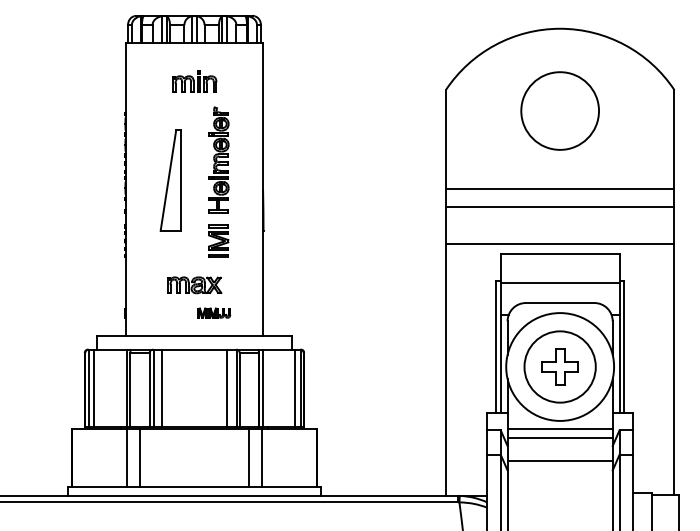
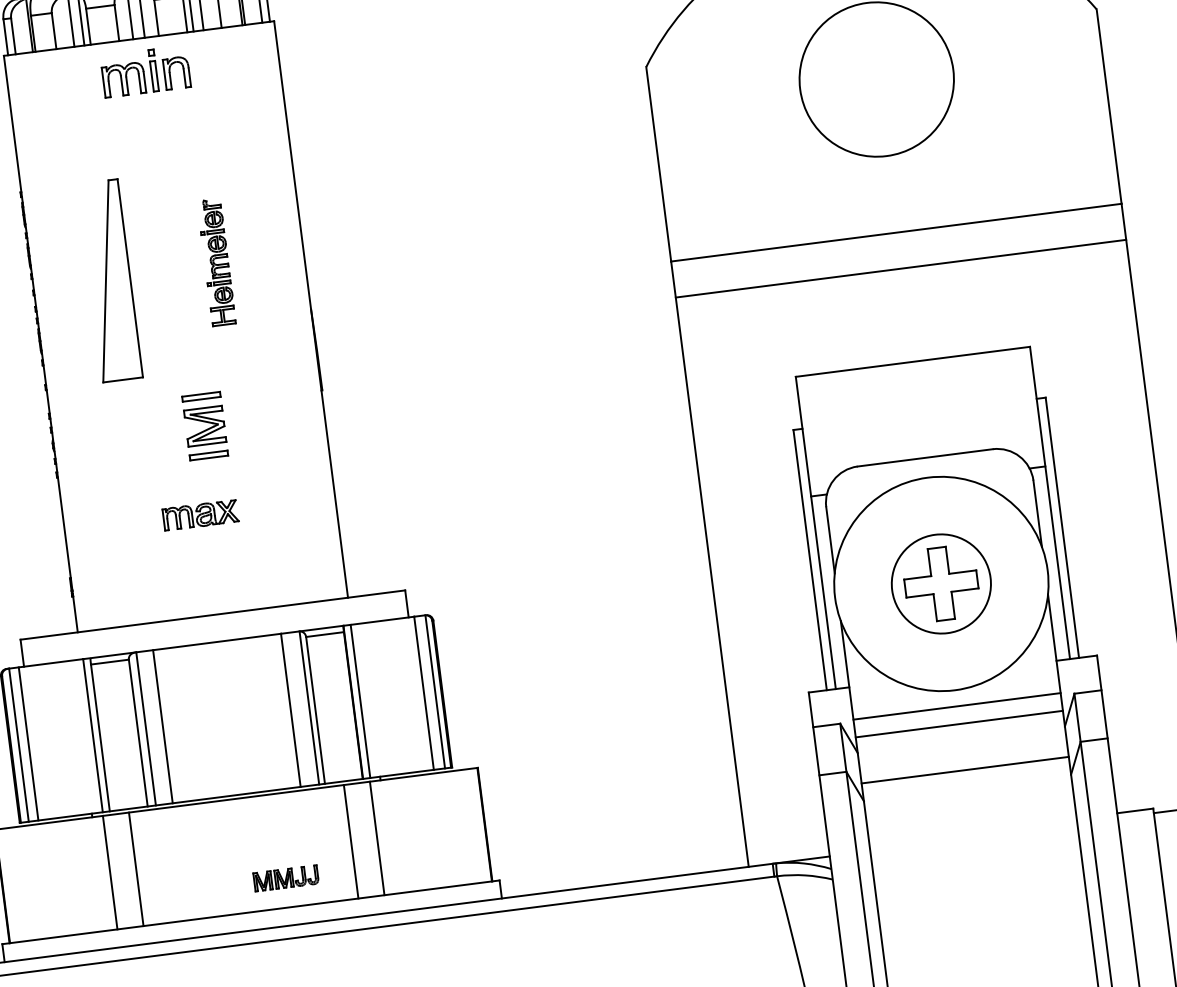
part: (194, 81) -> (145, 71), moved
part: (218, 159) -> (215, 261), size x0.6
part: (170, 180) -> (109, 280), moved
part: (218, 240) -> (204, 424), moved
line: (559, 243) -> (908, 340), removed
line: (559, 283) -> (919, 419), removed
part: (194, 285) -> (200, 515), size x0.7
part: (214, 312) -> (286, 877), moved
circle: (559, 366) -> (939, 583), size x0.7

